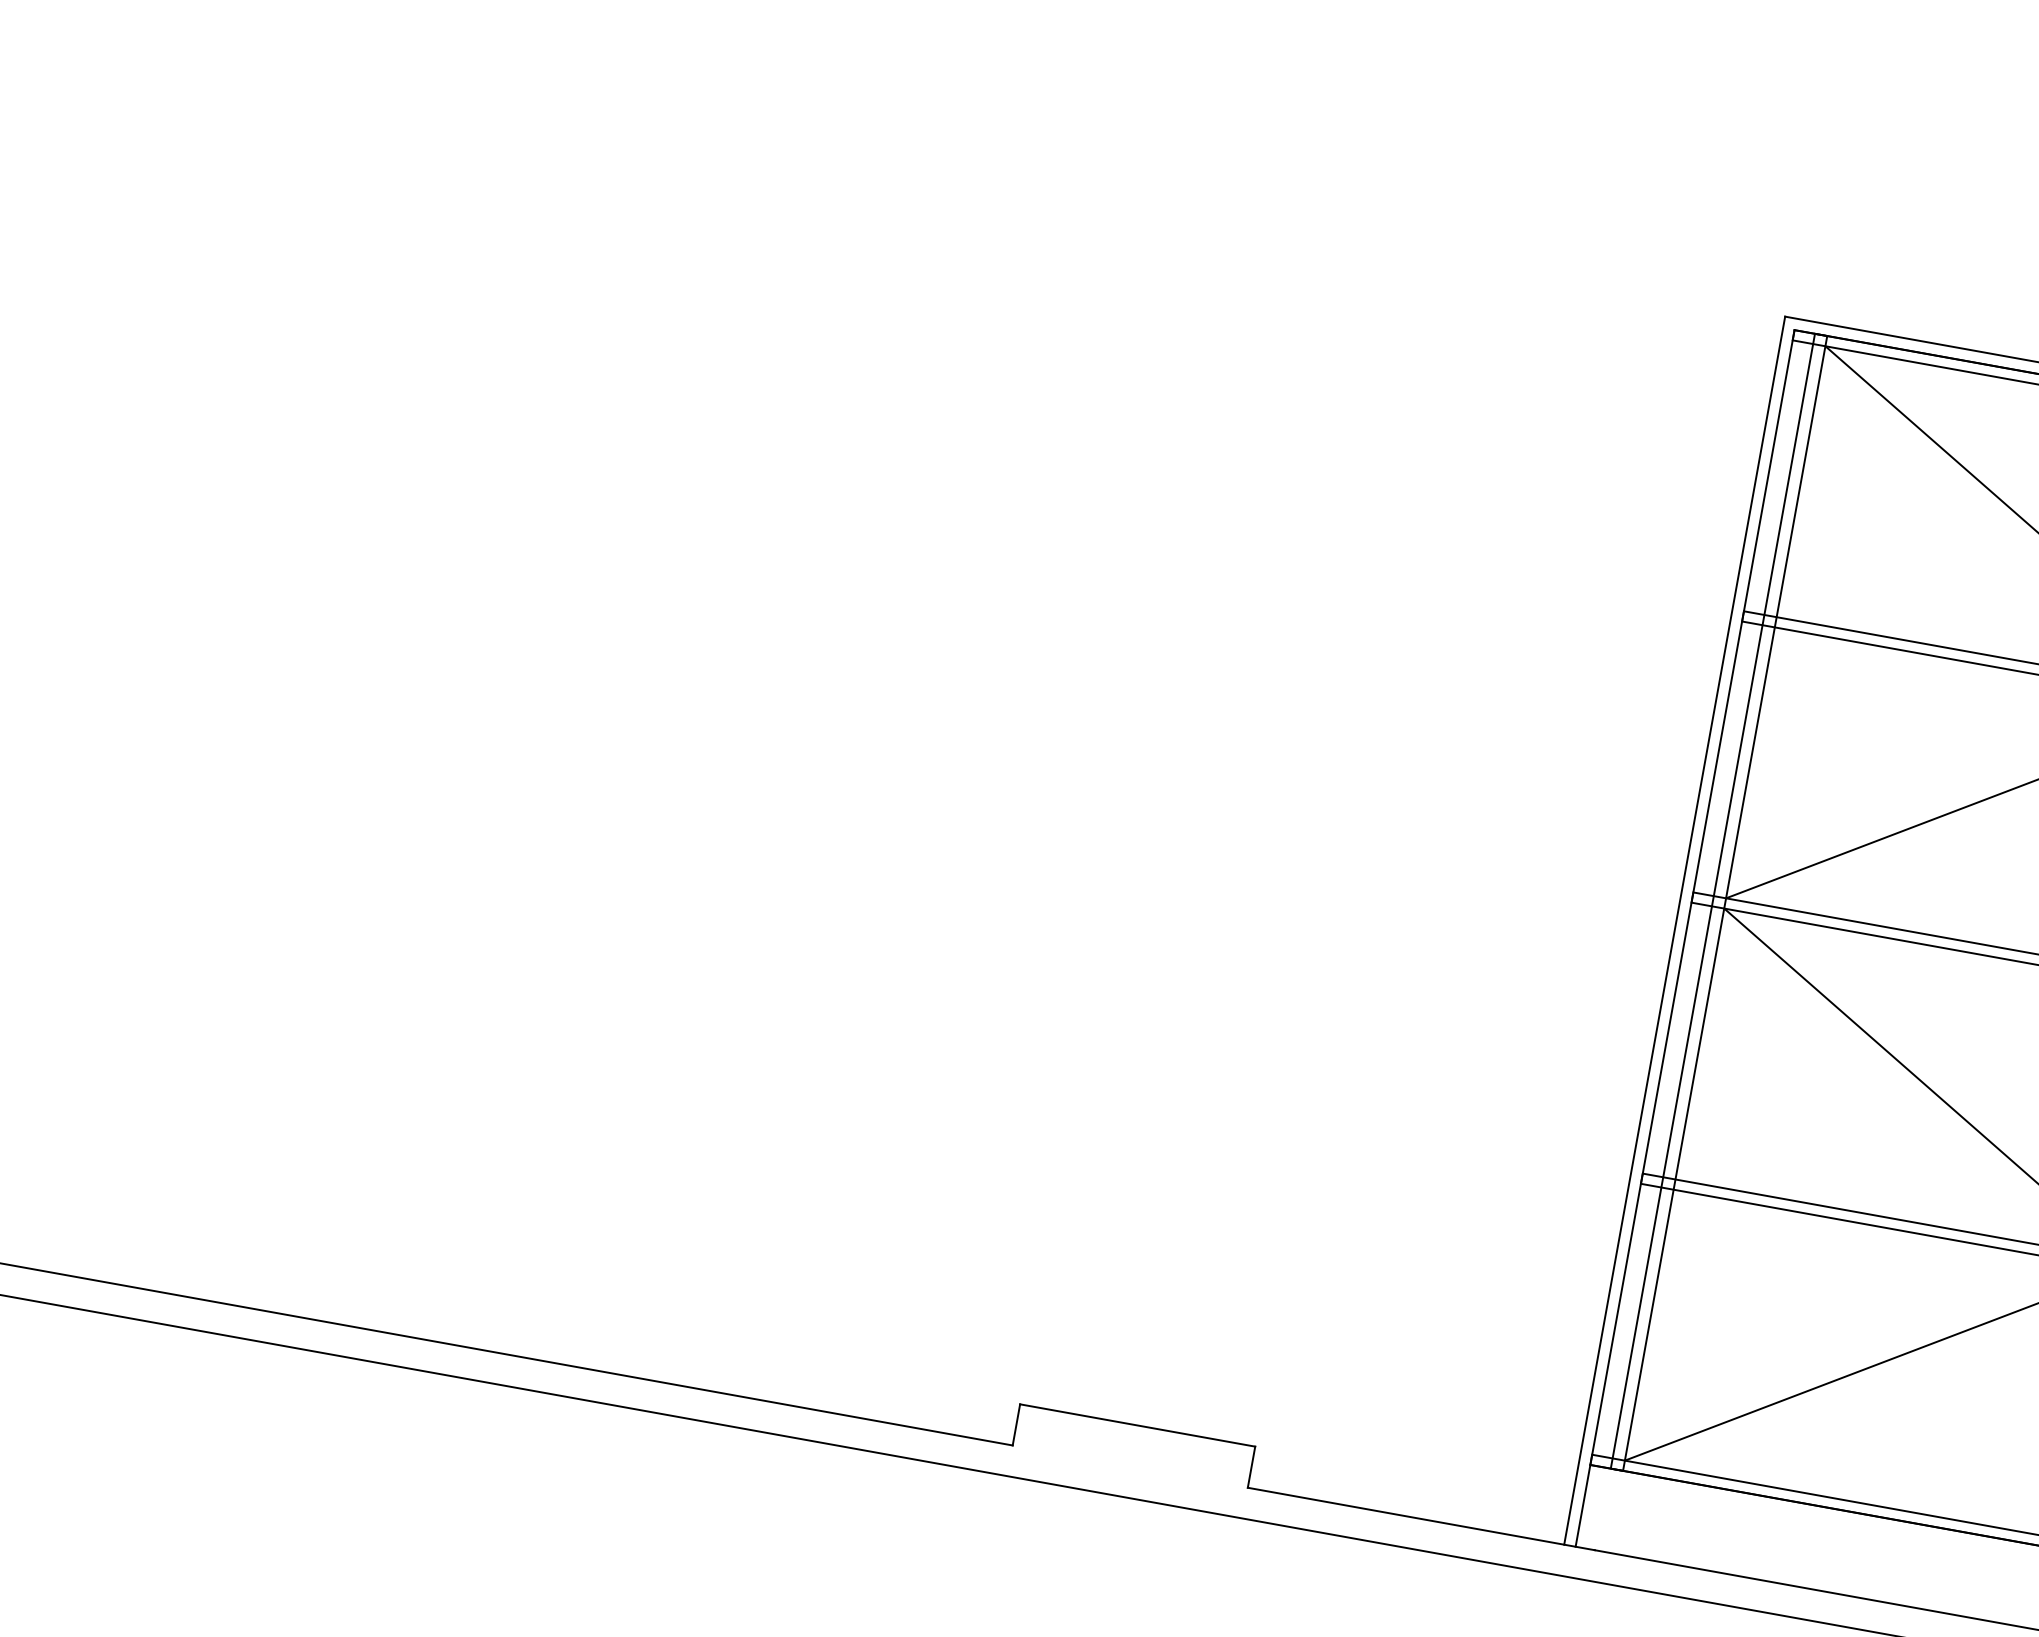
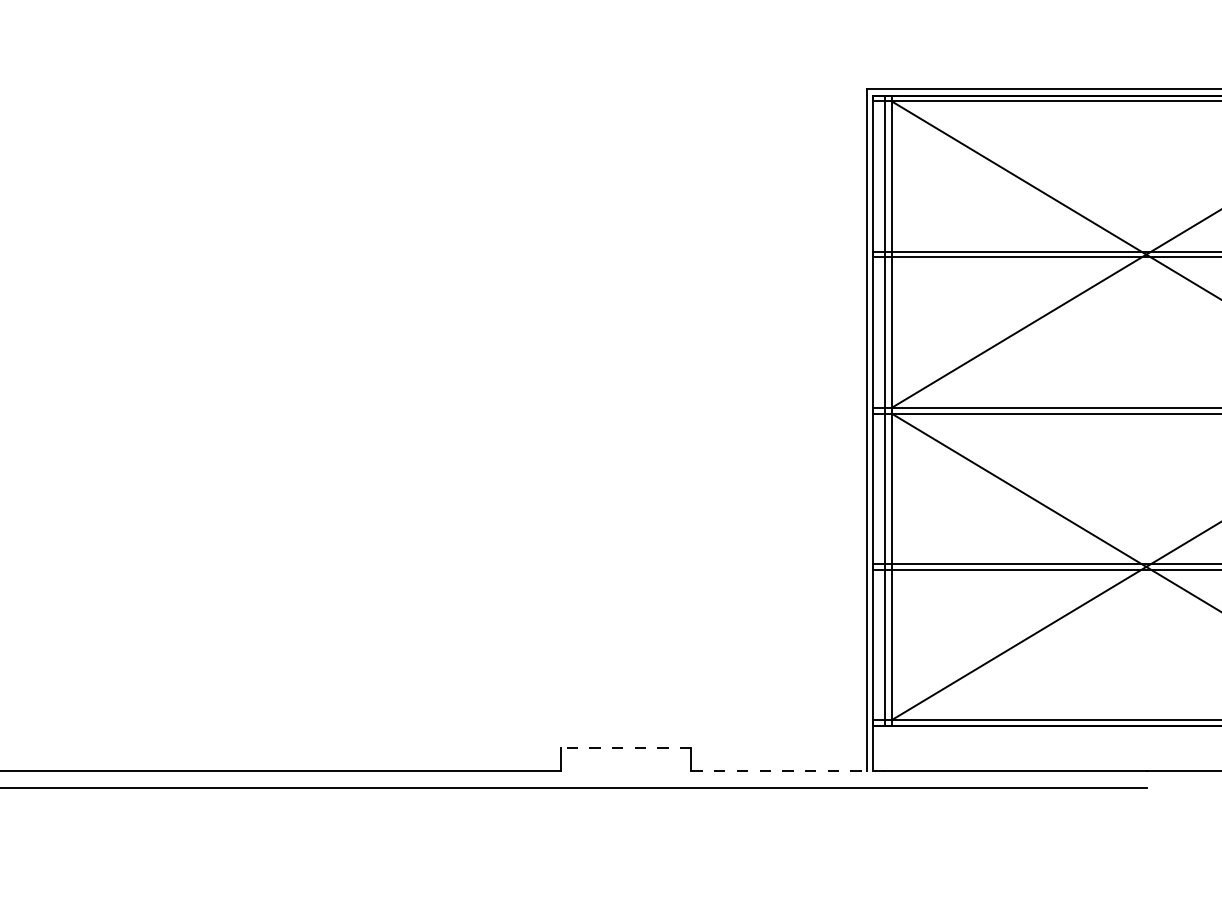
line: (1136, 1425) -> (625, 748), solid -> dashed
line: (1422, 1519) -> (788, 771), solid -> dashed

